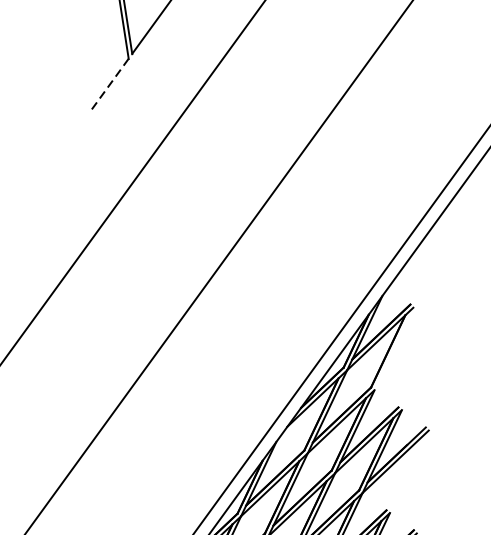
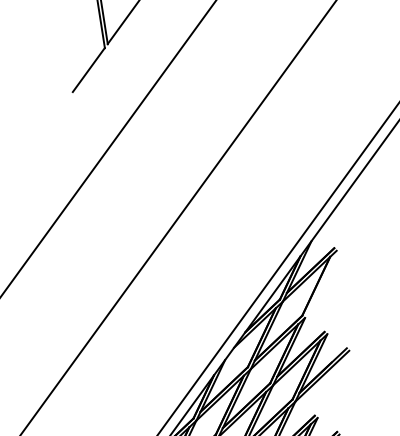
line: (108, 86) -> (88, 70), dashed -> solid

